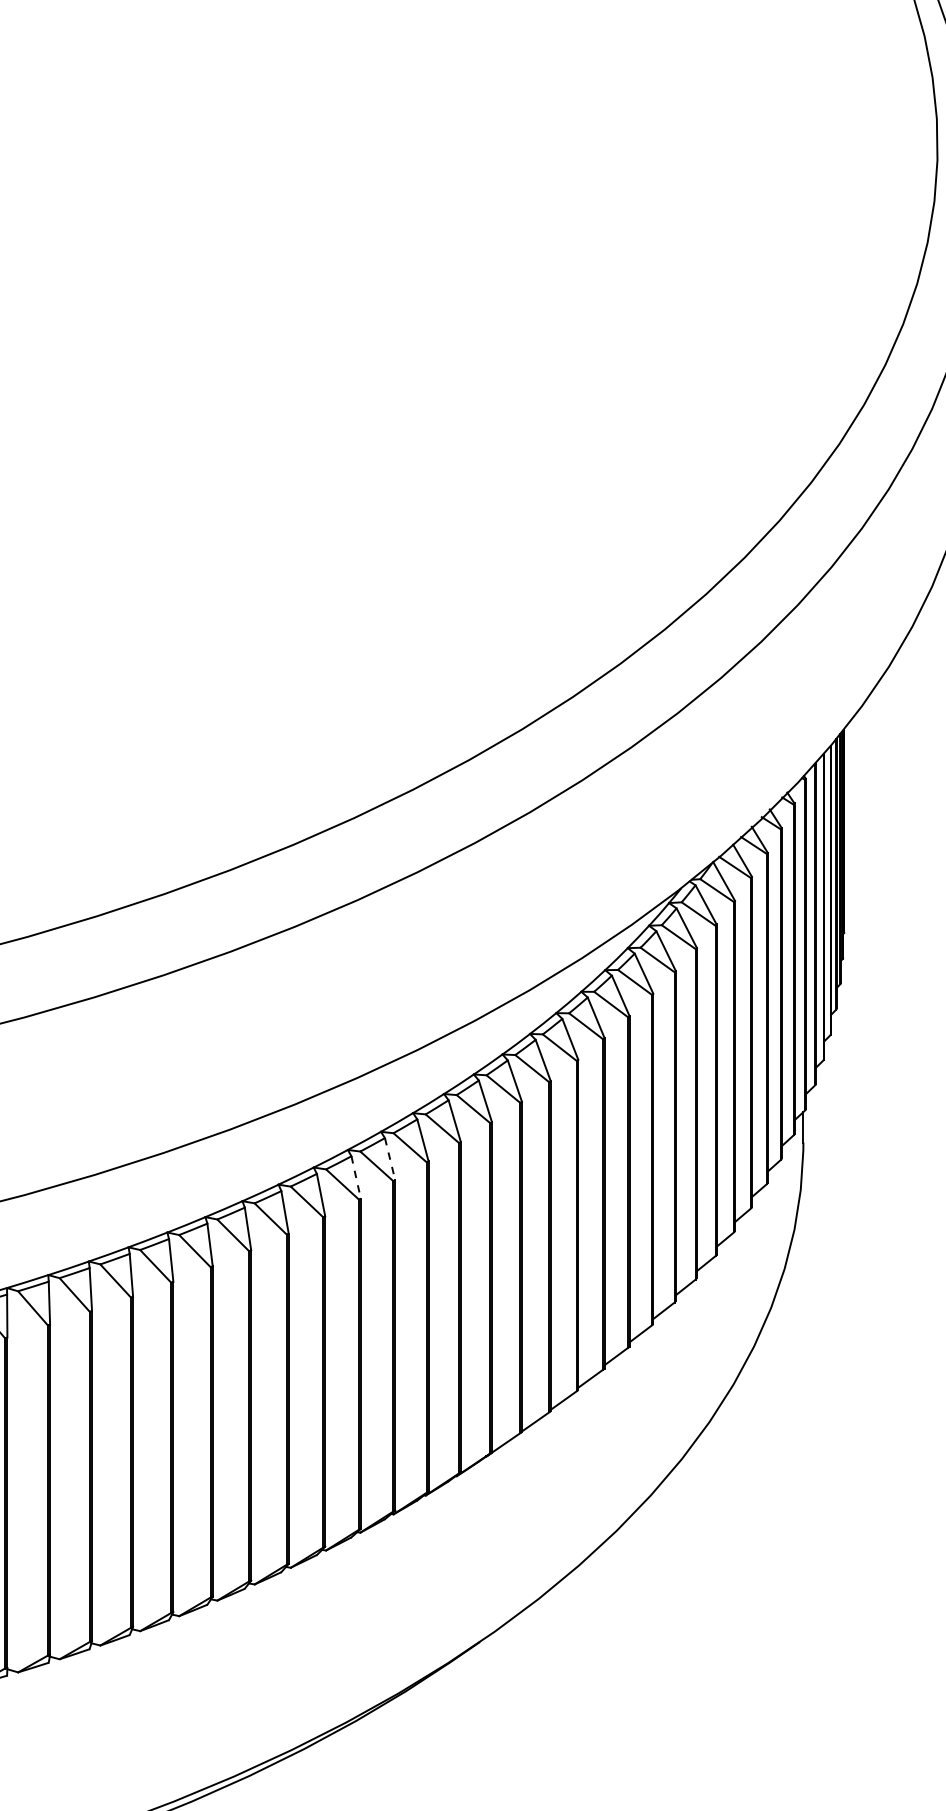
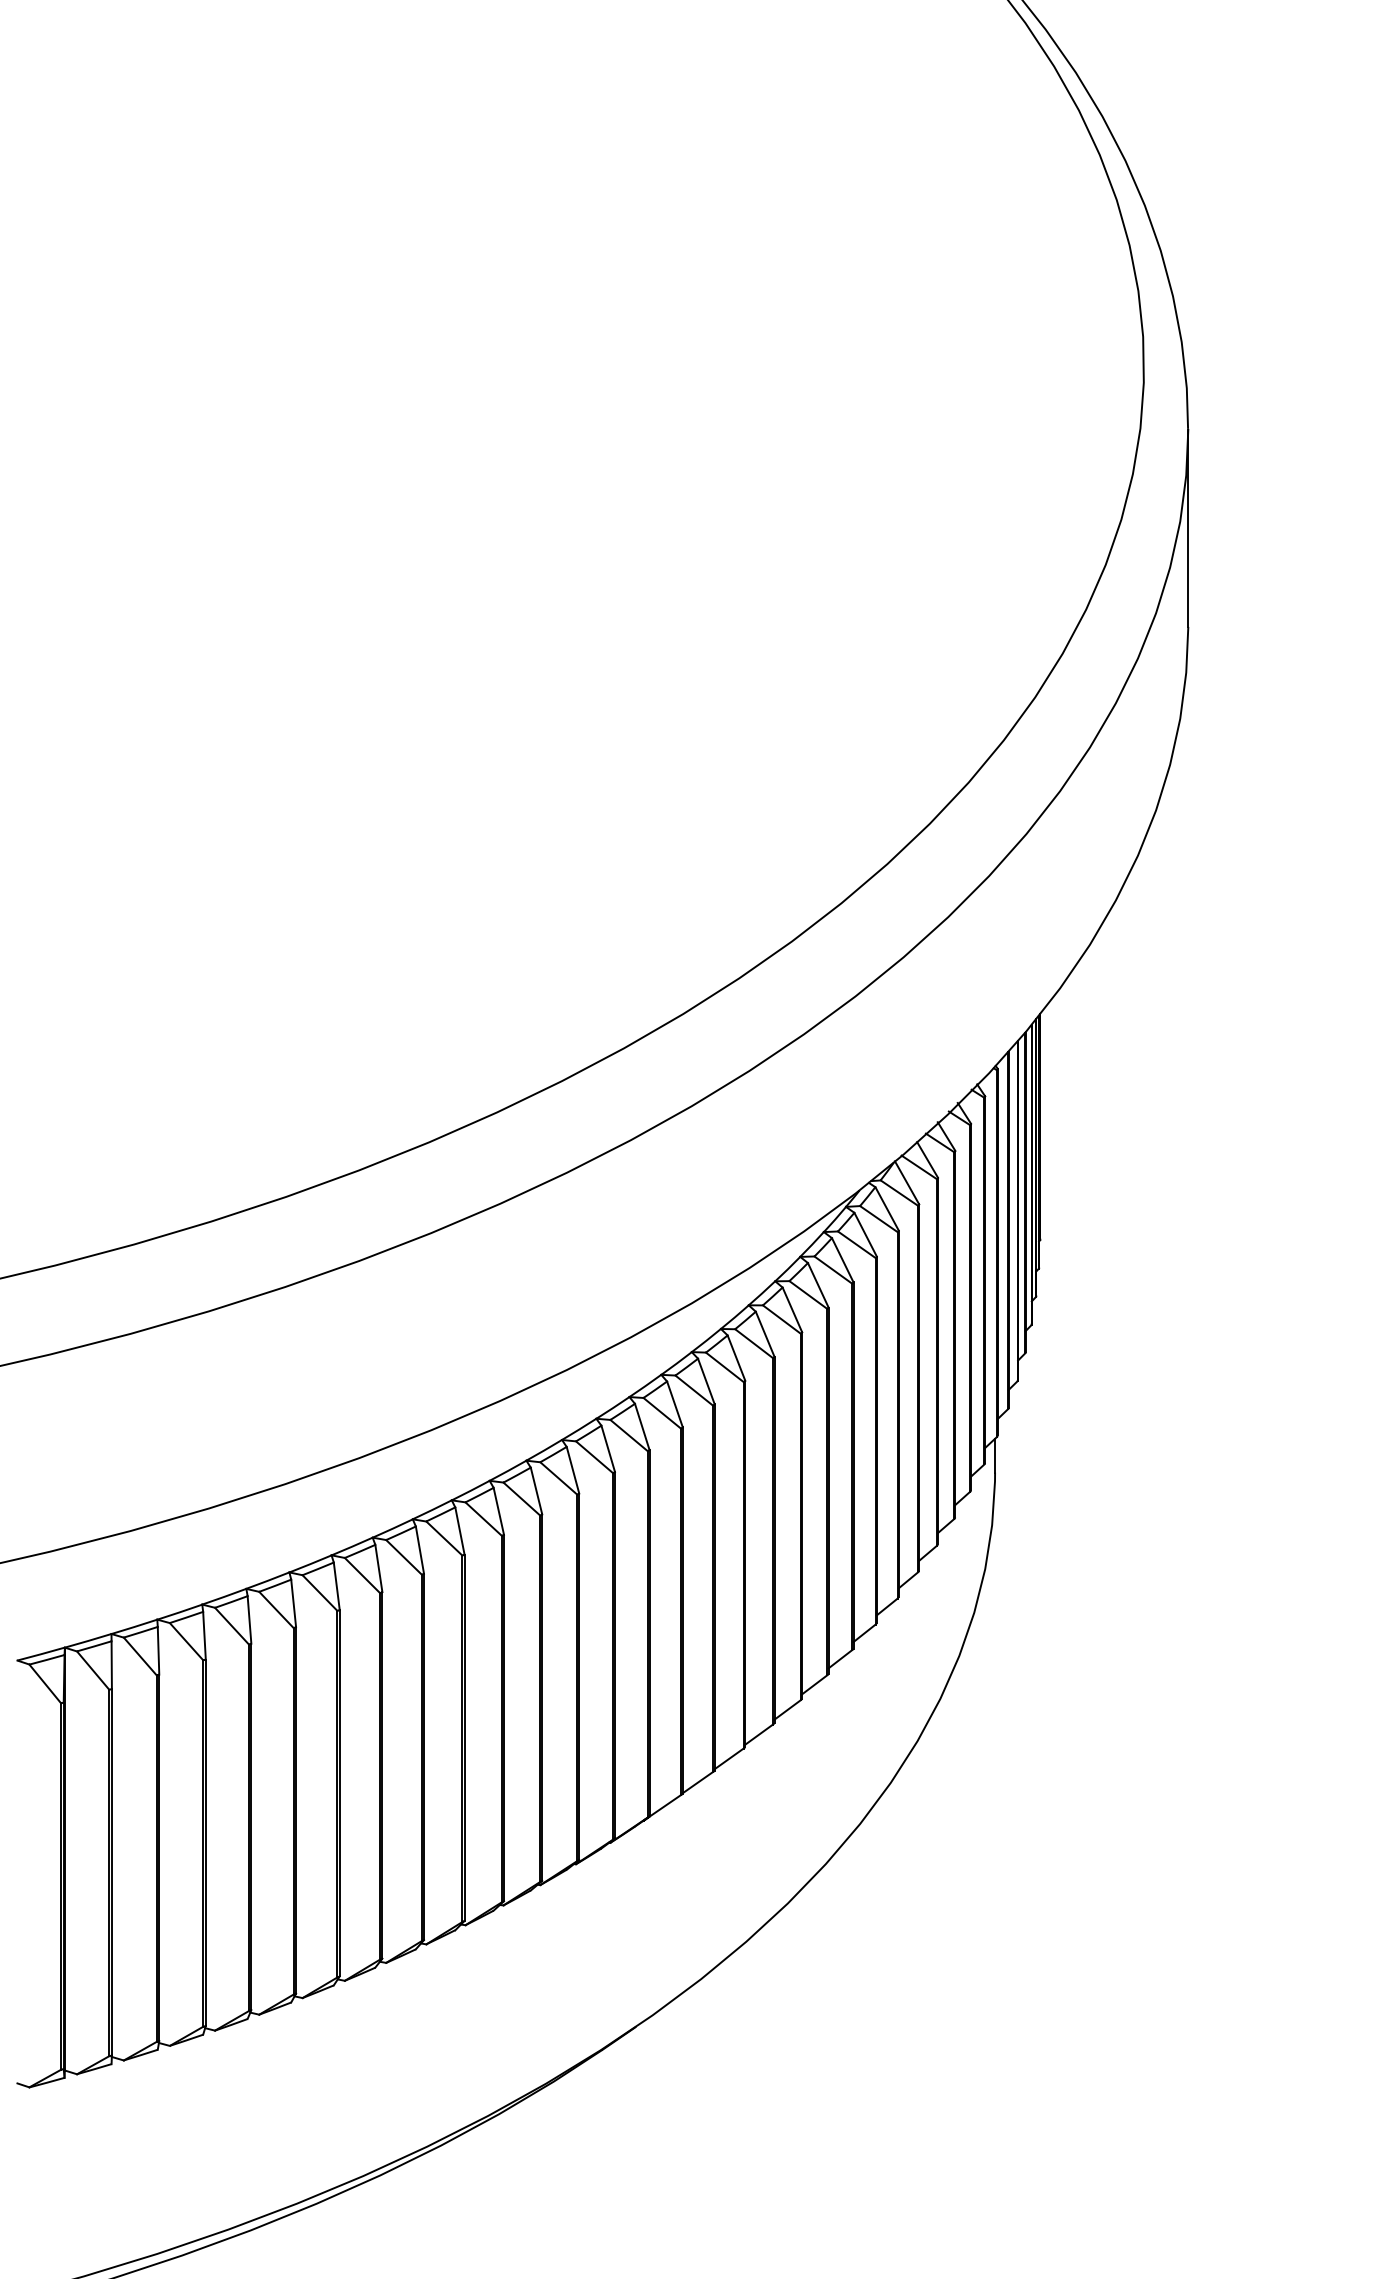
line: (390, 1159) -> (536, 1491), dashed -> solid
line: (355, 1177) -> (498, 1511), dashed -> solid

